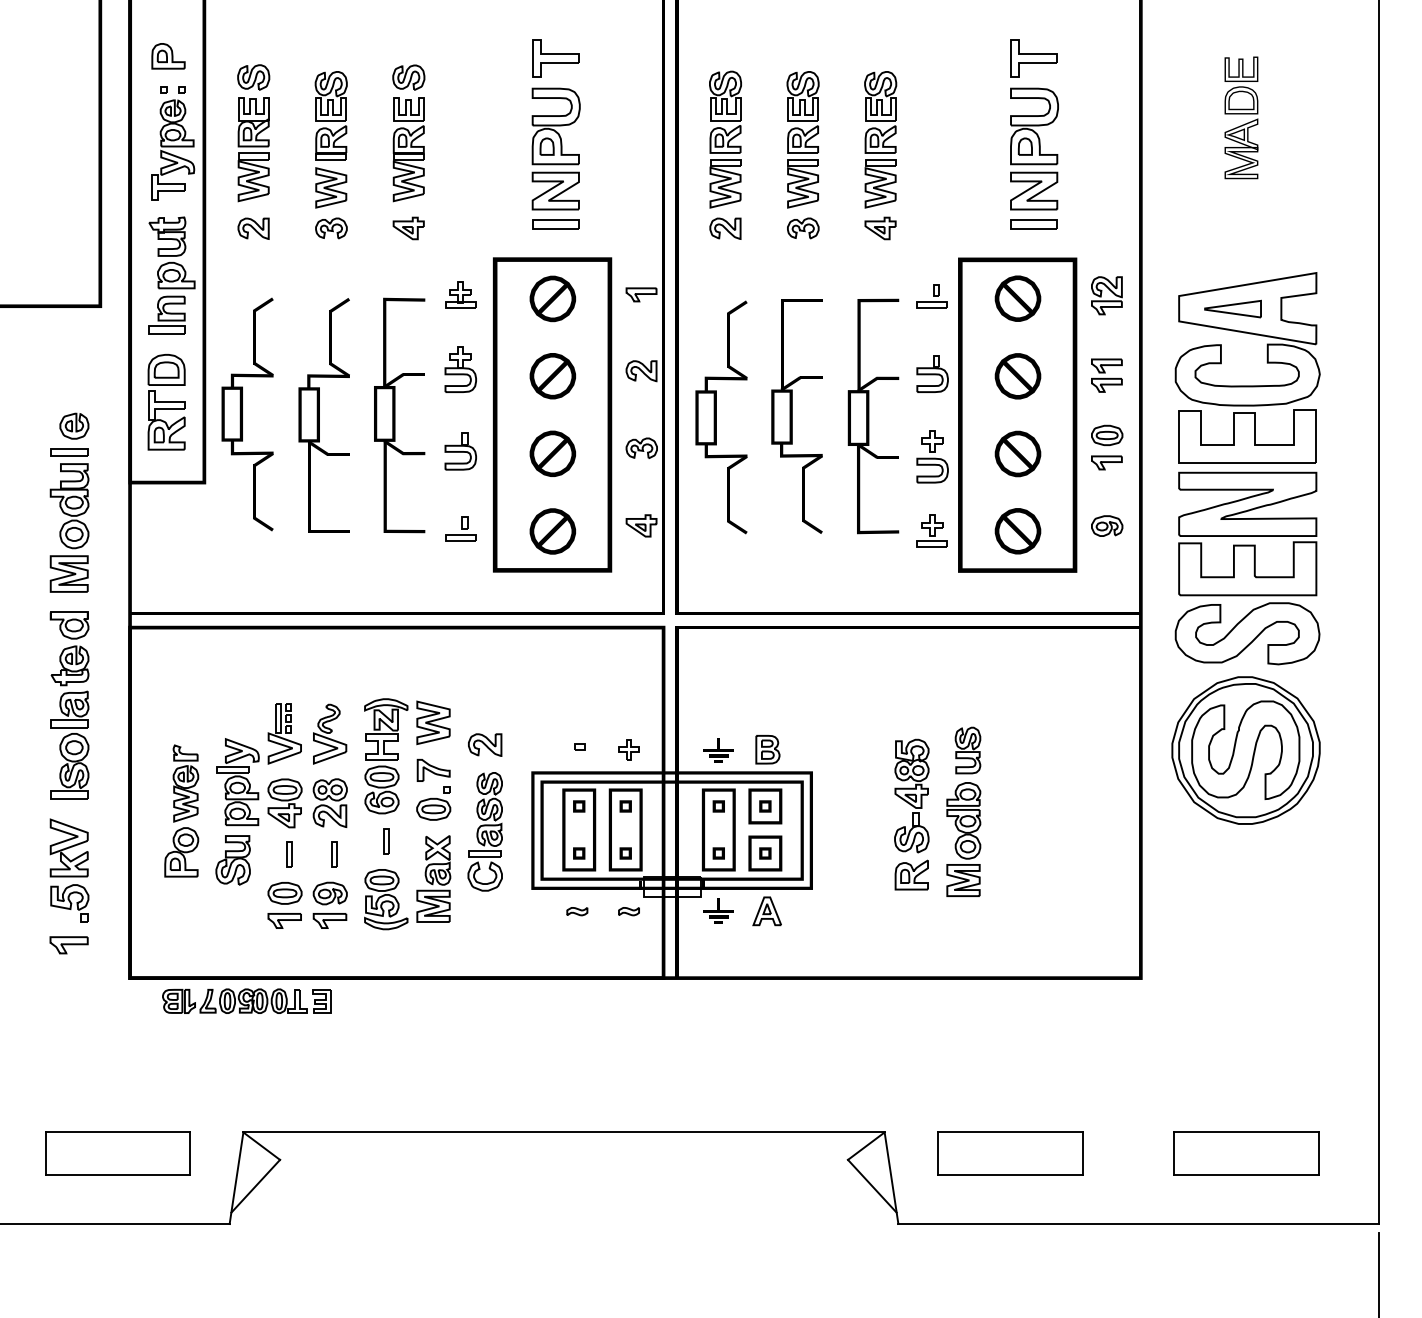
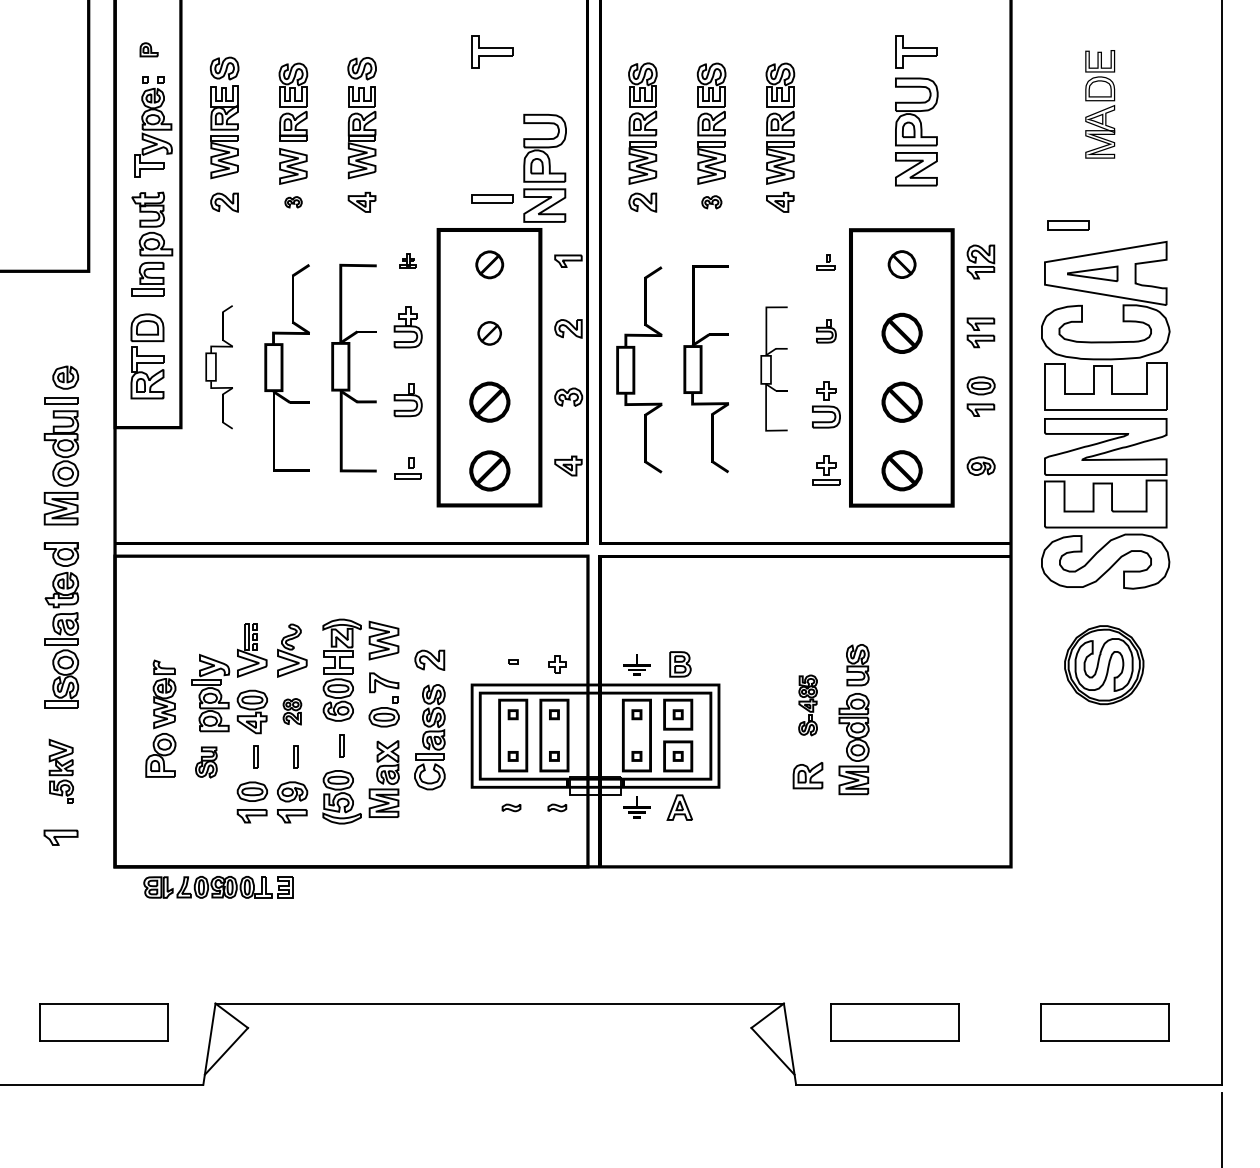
part: (168, 56) -> (149, 49), size x0.6
part: (555, 148) -> (544, 167), moved
part: (1033, 224) -> (1068, 225), moved
part: (331, 228) -> (293, 202), size x0.6
part: (803, 228) -> (711, 202), size x0.7
part: (460, 294) -> (407, 260), size x0.6
part: (931, 296) -> (825, 262), size x0.7
part: (552, 298) -> (489, 264), size x0.7
part: (1017, 298) -> (901, 264), size x0.7
part: (932, 373) -> (826, 330), size x0.7
part: (552, 376) -> (489, 333), size x0.6
part: (247, 414) -> (219, 367), size x0.6
part: (873, 416) -> (774, 369), size x0.6
part: (1245, 750) -> (1103, 665), size x0.6
part: (911, 795) -> (807, 704), size x0.6
part: (329, 802) -> (291, 711), size x0.6
part: (232, 860) -> (205, 762), size x0.7
part: (69, 870) -> (61, 771), size x0.7

